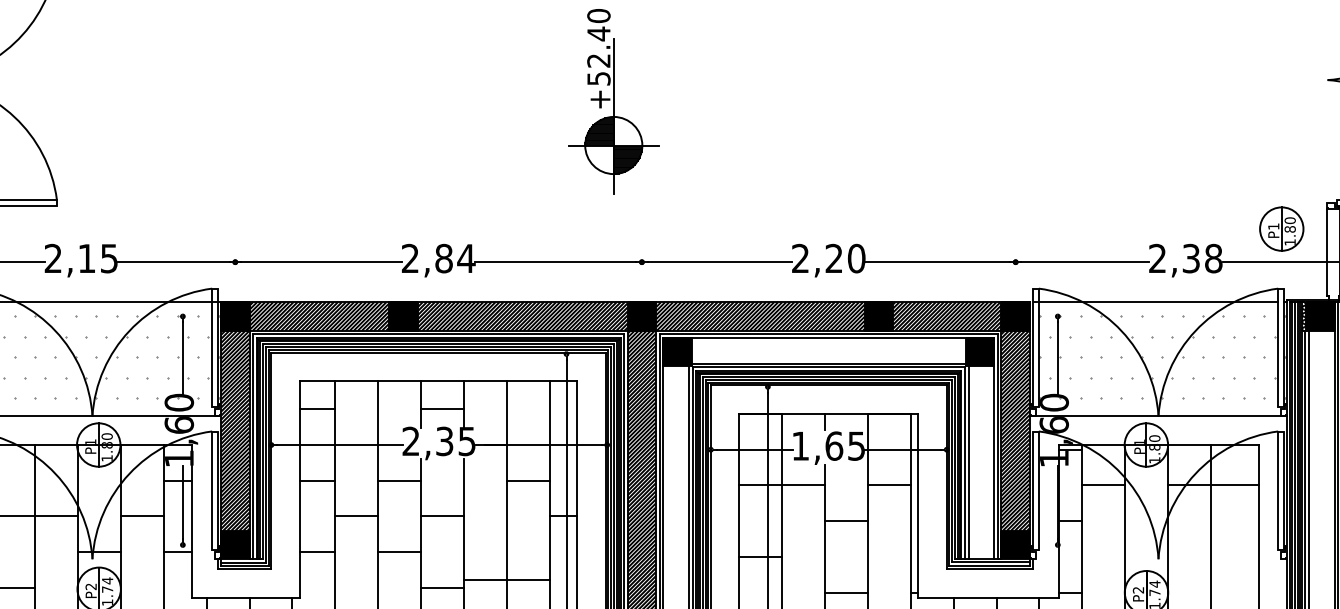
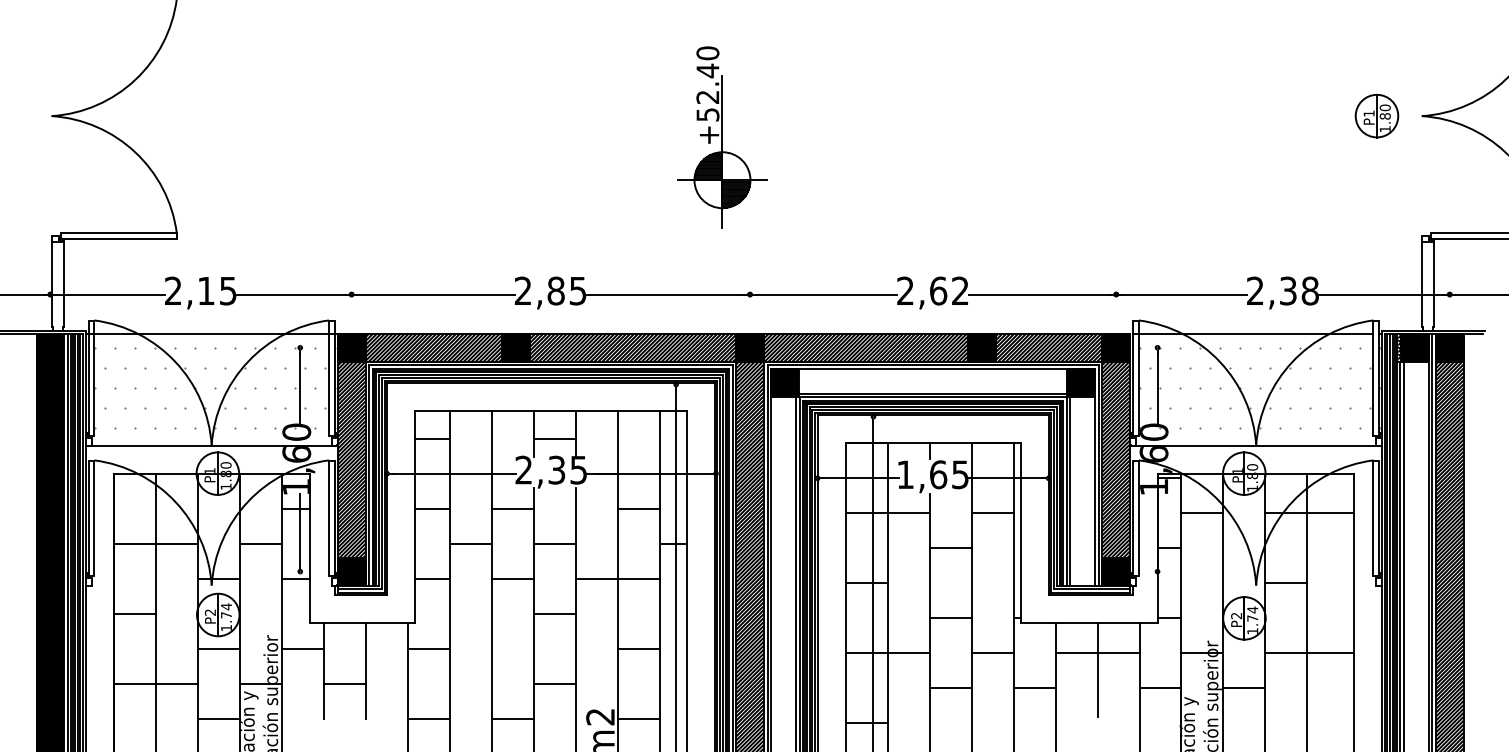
part: (1281, 229) -> (1376, 116), moved
text: (845, 258) -> (949, 290), 2,20 -> 2,62
text: (466, 259) -> (578, 291), 2,84 -> 2,85
line: (1189, 557) -> (1286, 583), added
line: (506, 579) -> (617, 578), moved

